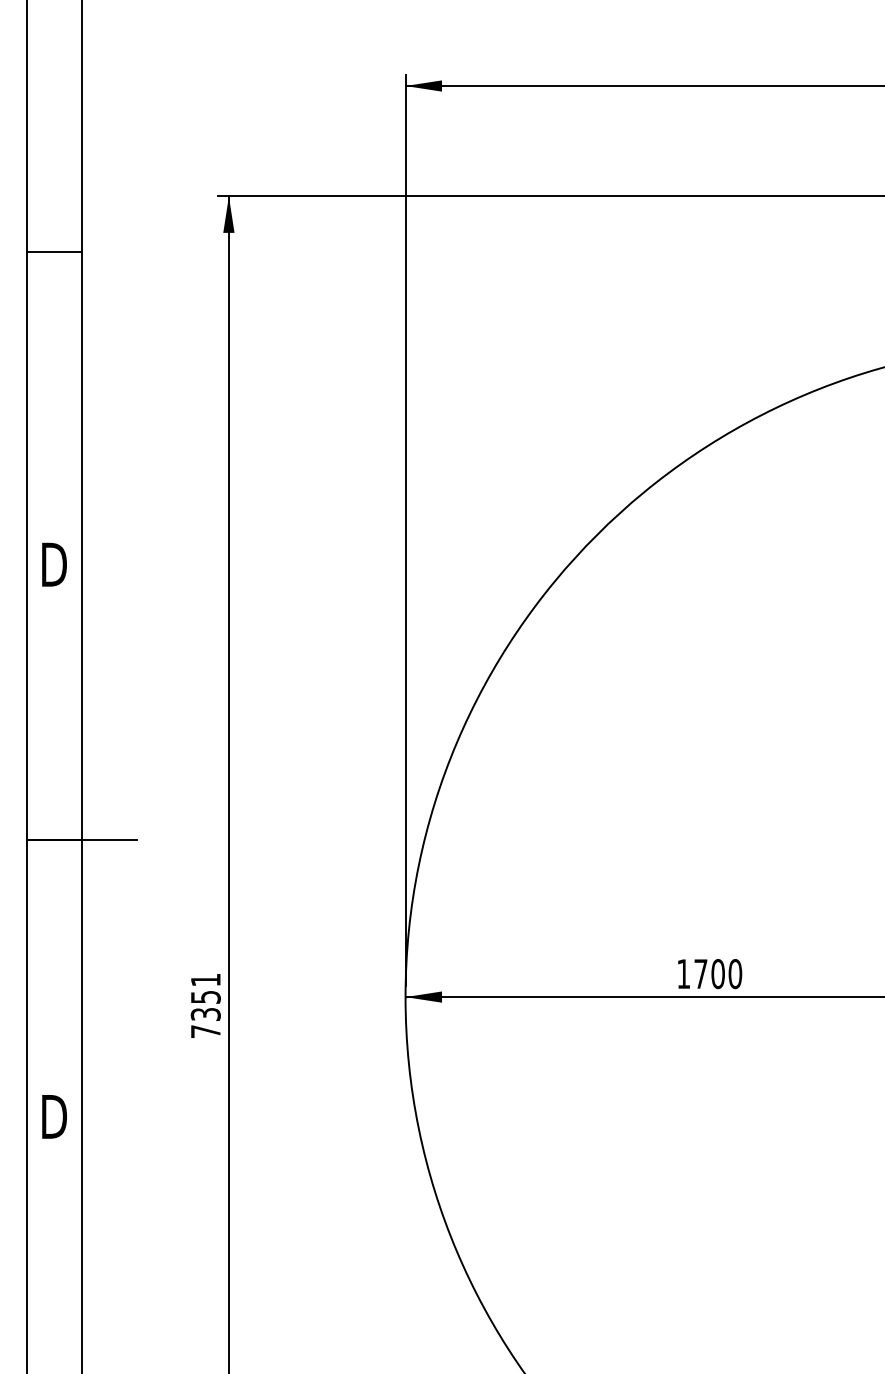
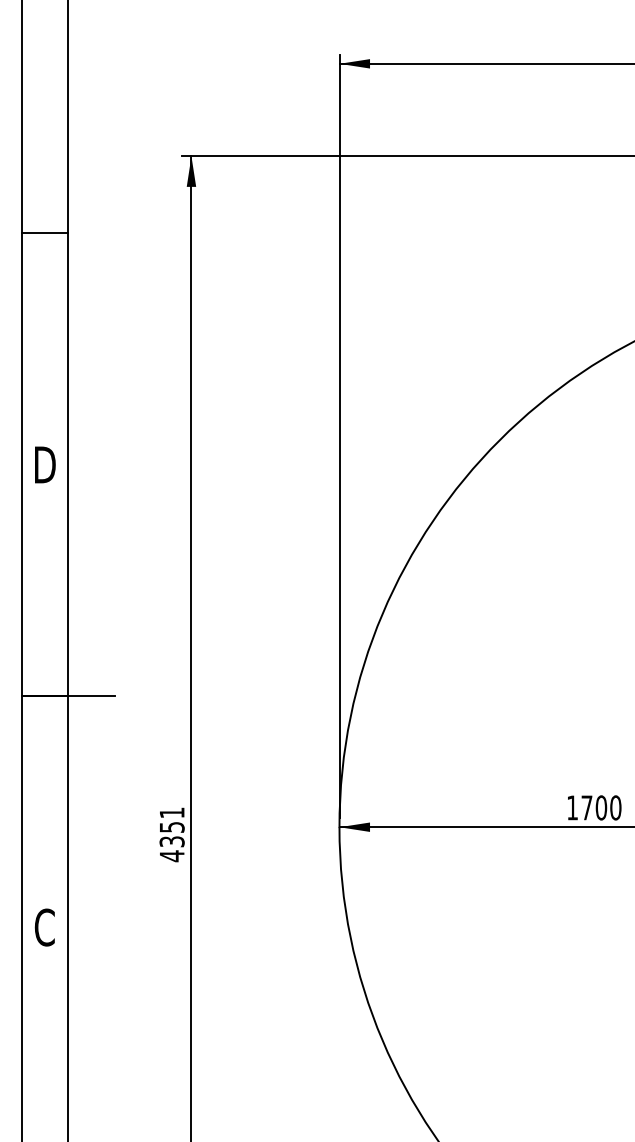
line: (53, 252) -> (44, 233), moved
text: (205, 1031) -> (171, 856), 7351 -> 4351
text: (54, 1116) -> (45, 927), D -> C

